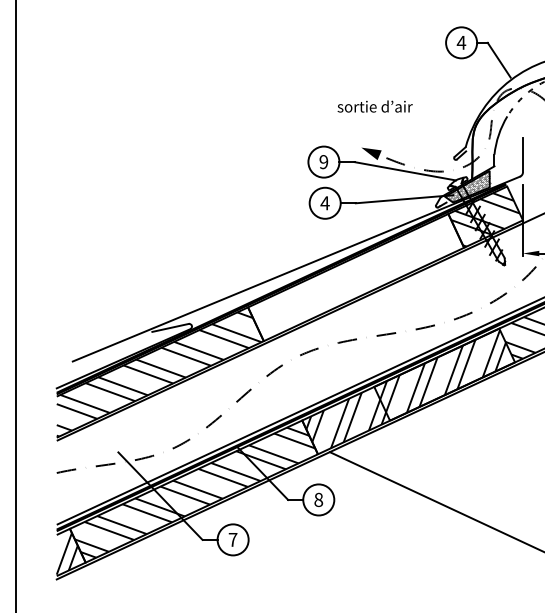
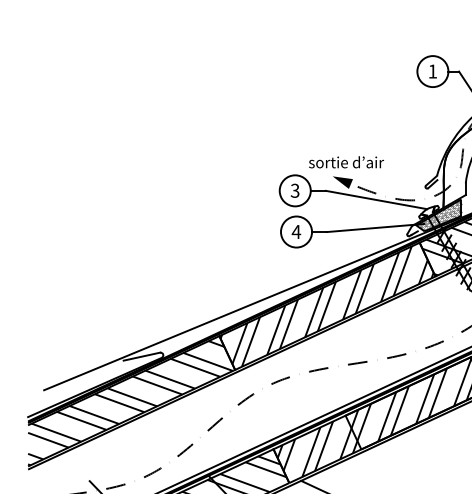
text: (461, 42) -> (432, 71), 4 -> 1
text: (374, 106) -> (345, 162), moved
text: (323, 162) -> (294, 191), 9 -> 3
hatch: (355, 277) -> (326, 306), added

